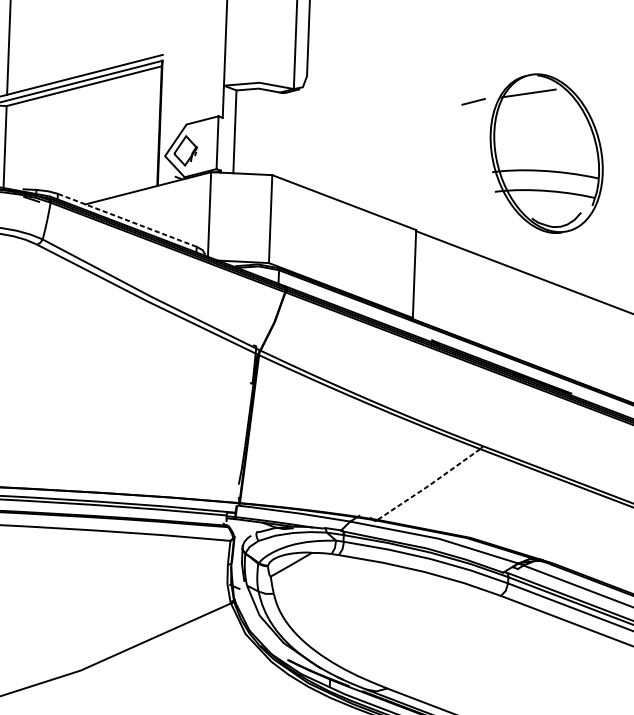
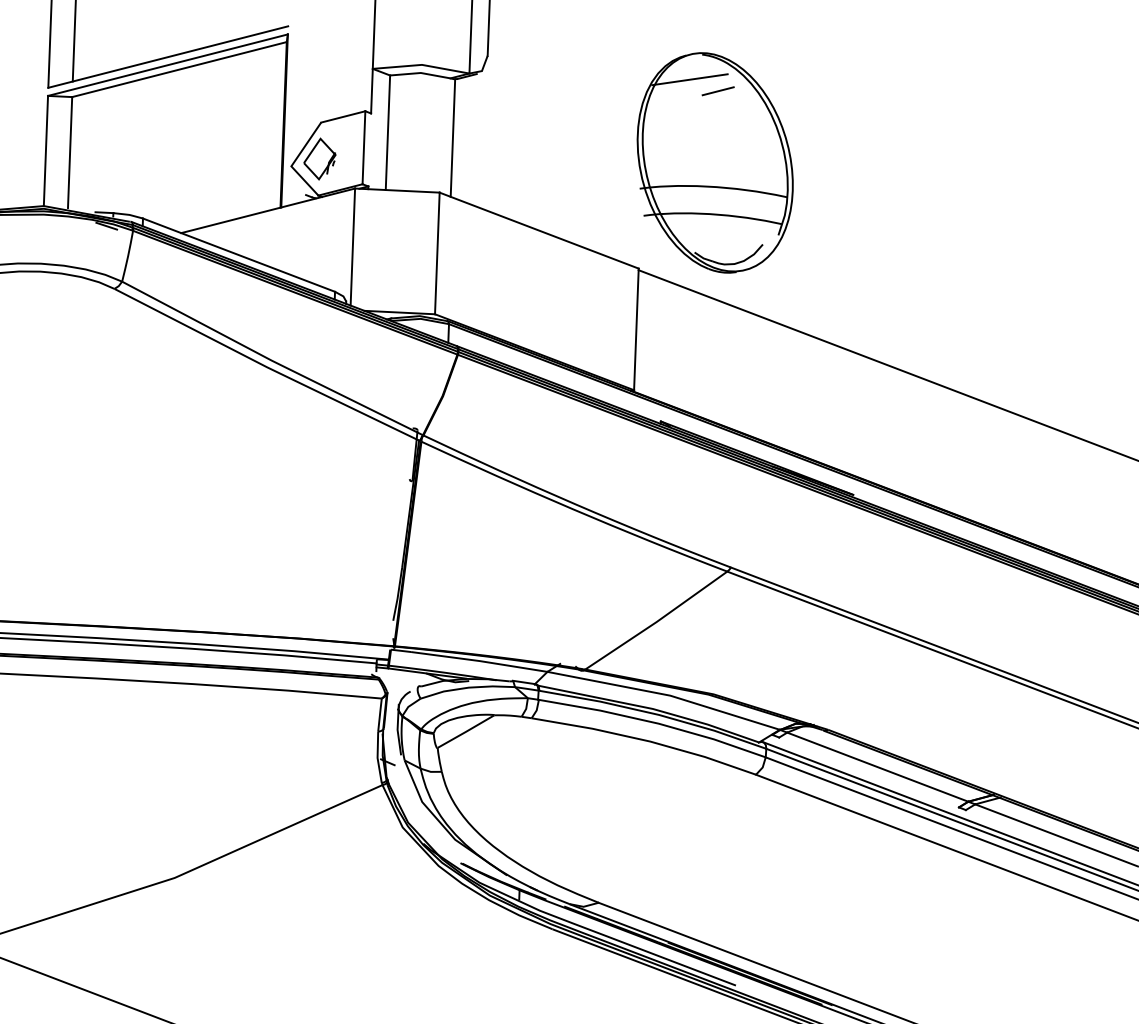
line: (281, 135) -> (452, 137), added
part: (546, 153) -> (714, 162), moved
line: (127, 220) -> (239, 255), dashed -> solid
line: (429, 485) -> (656, 622), dashed -> solid

